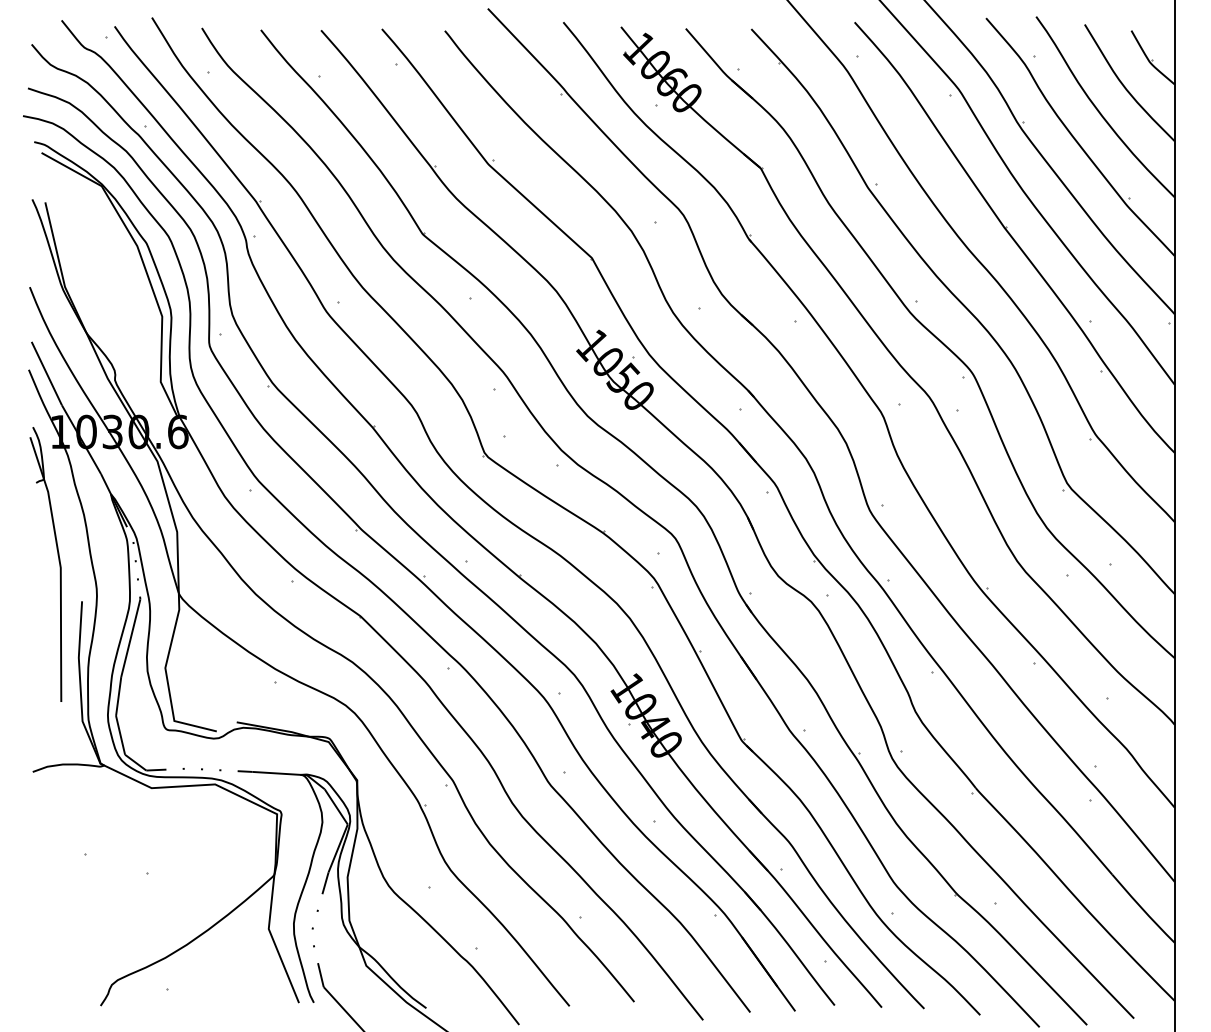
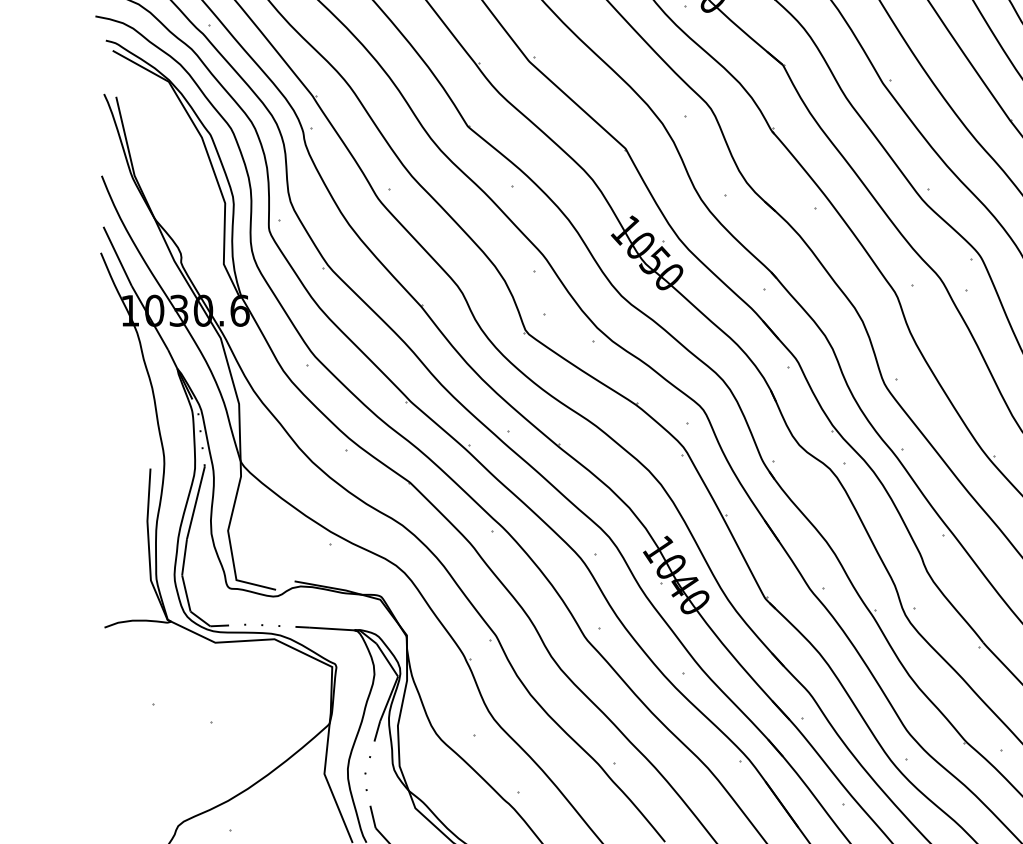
part: (58, 561) -> (128, 431), removed

